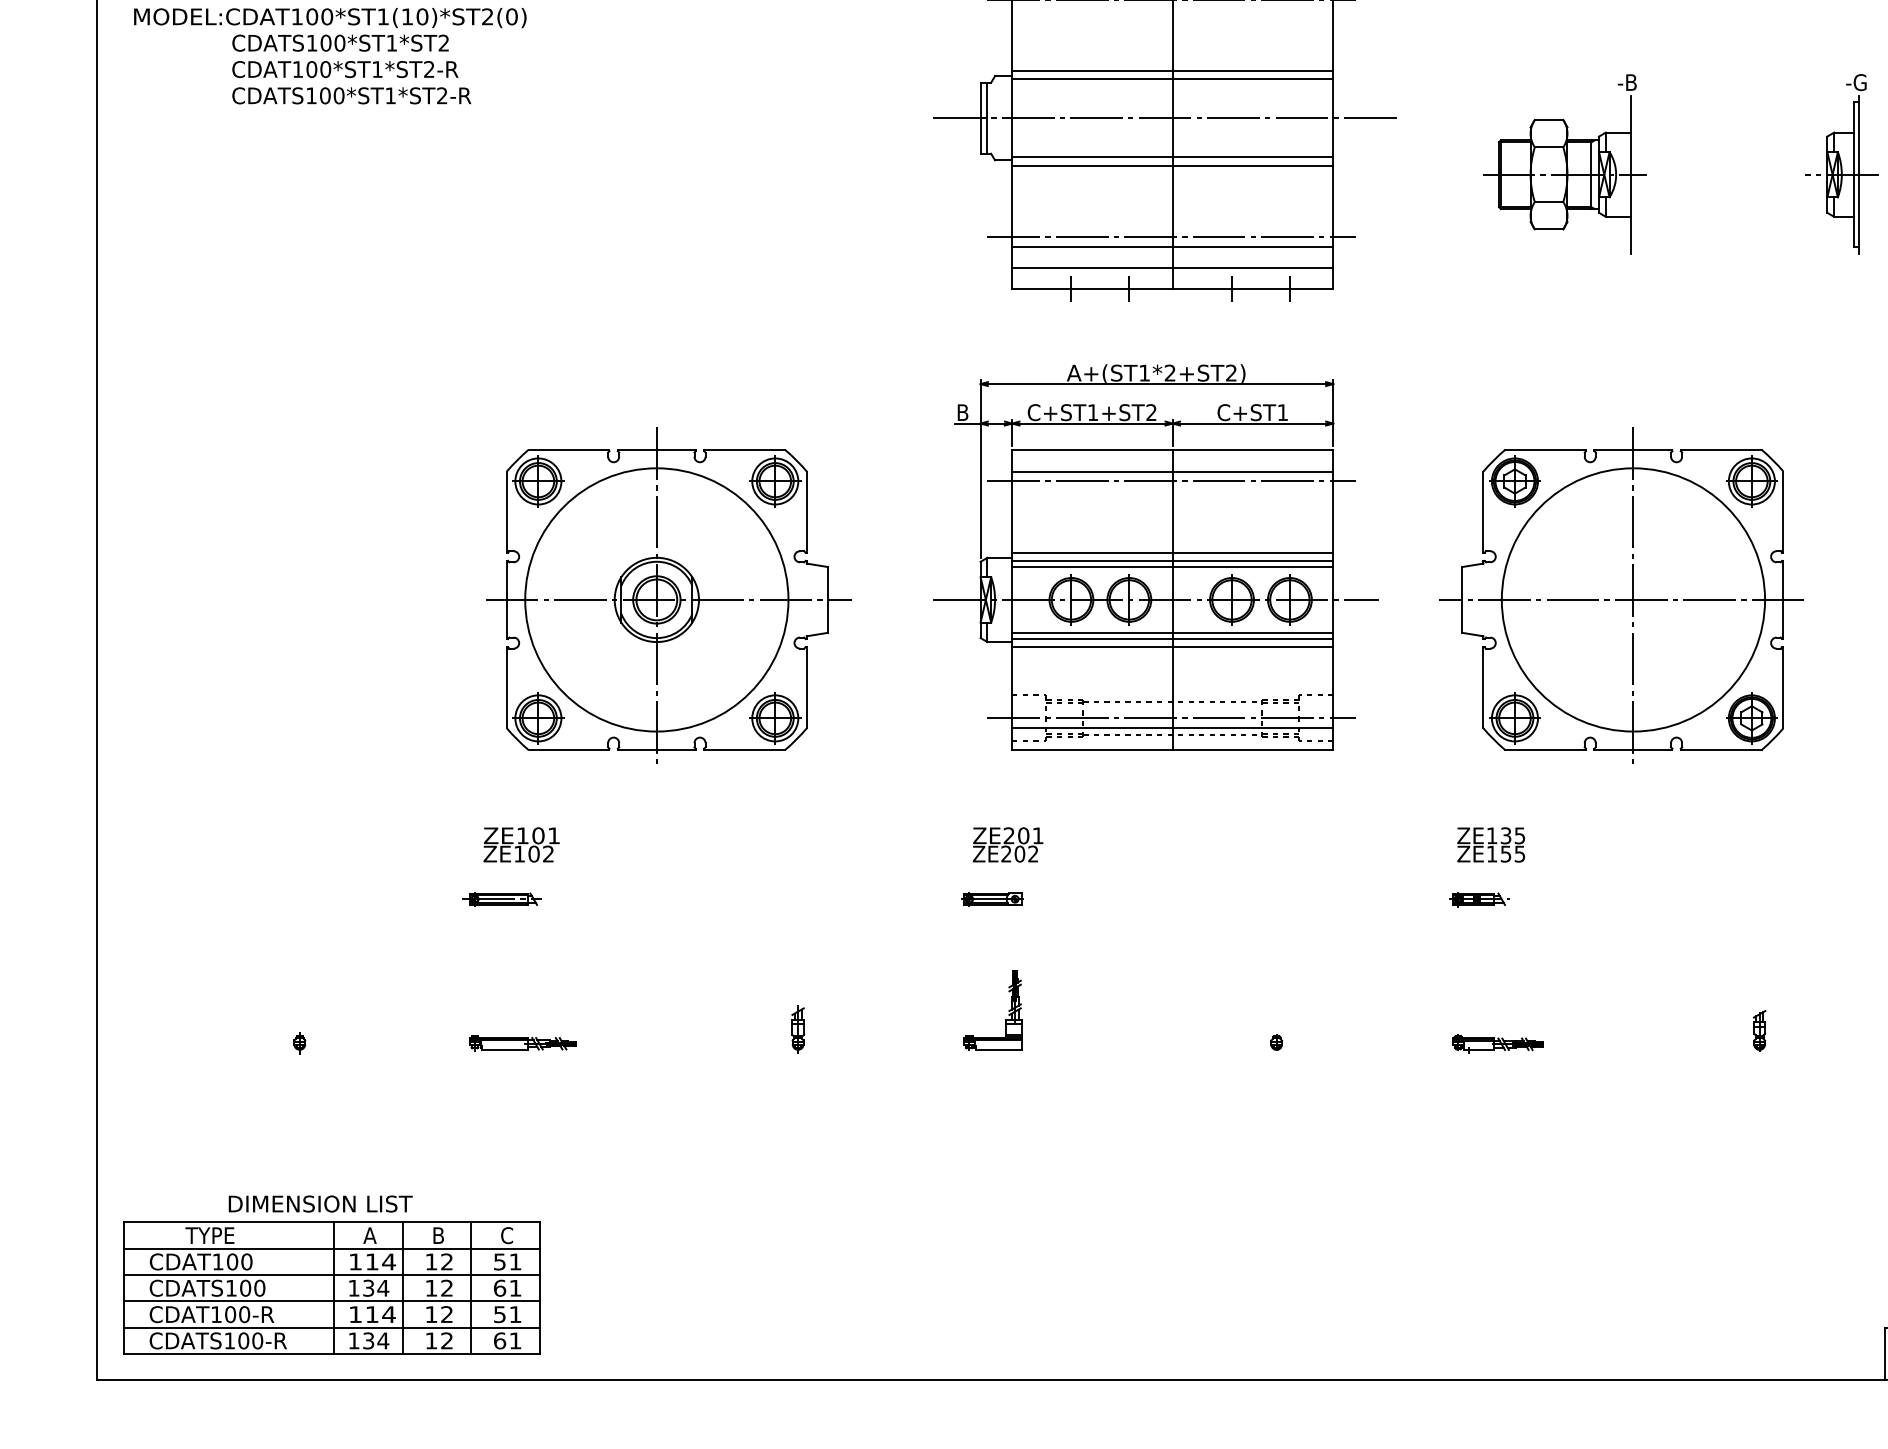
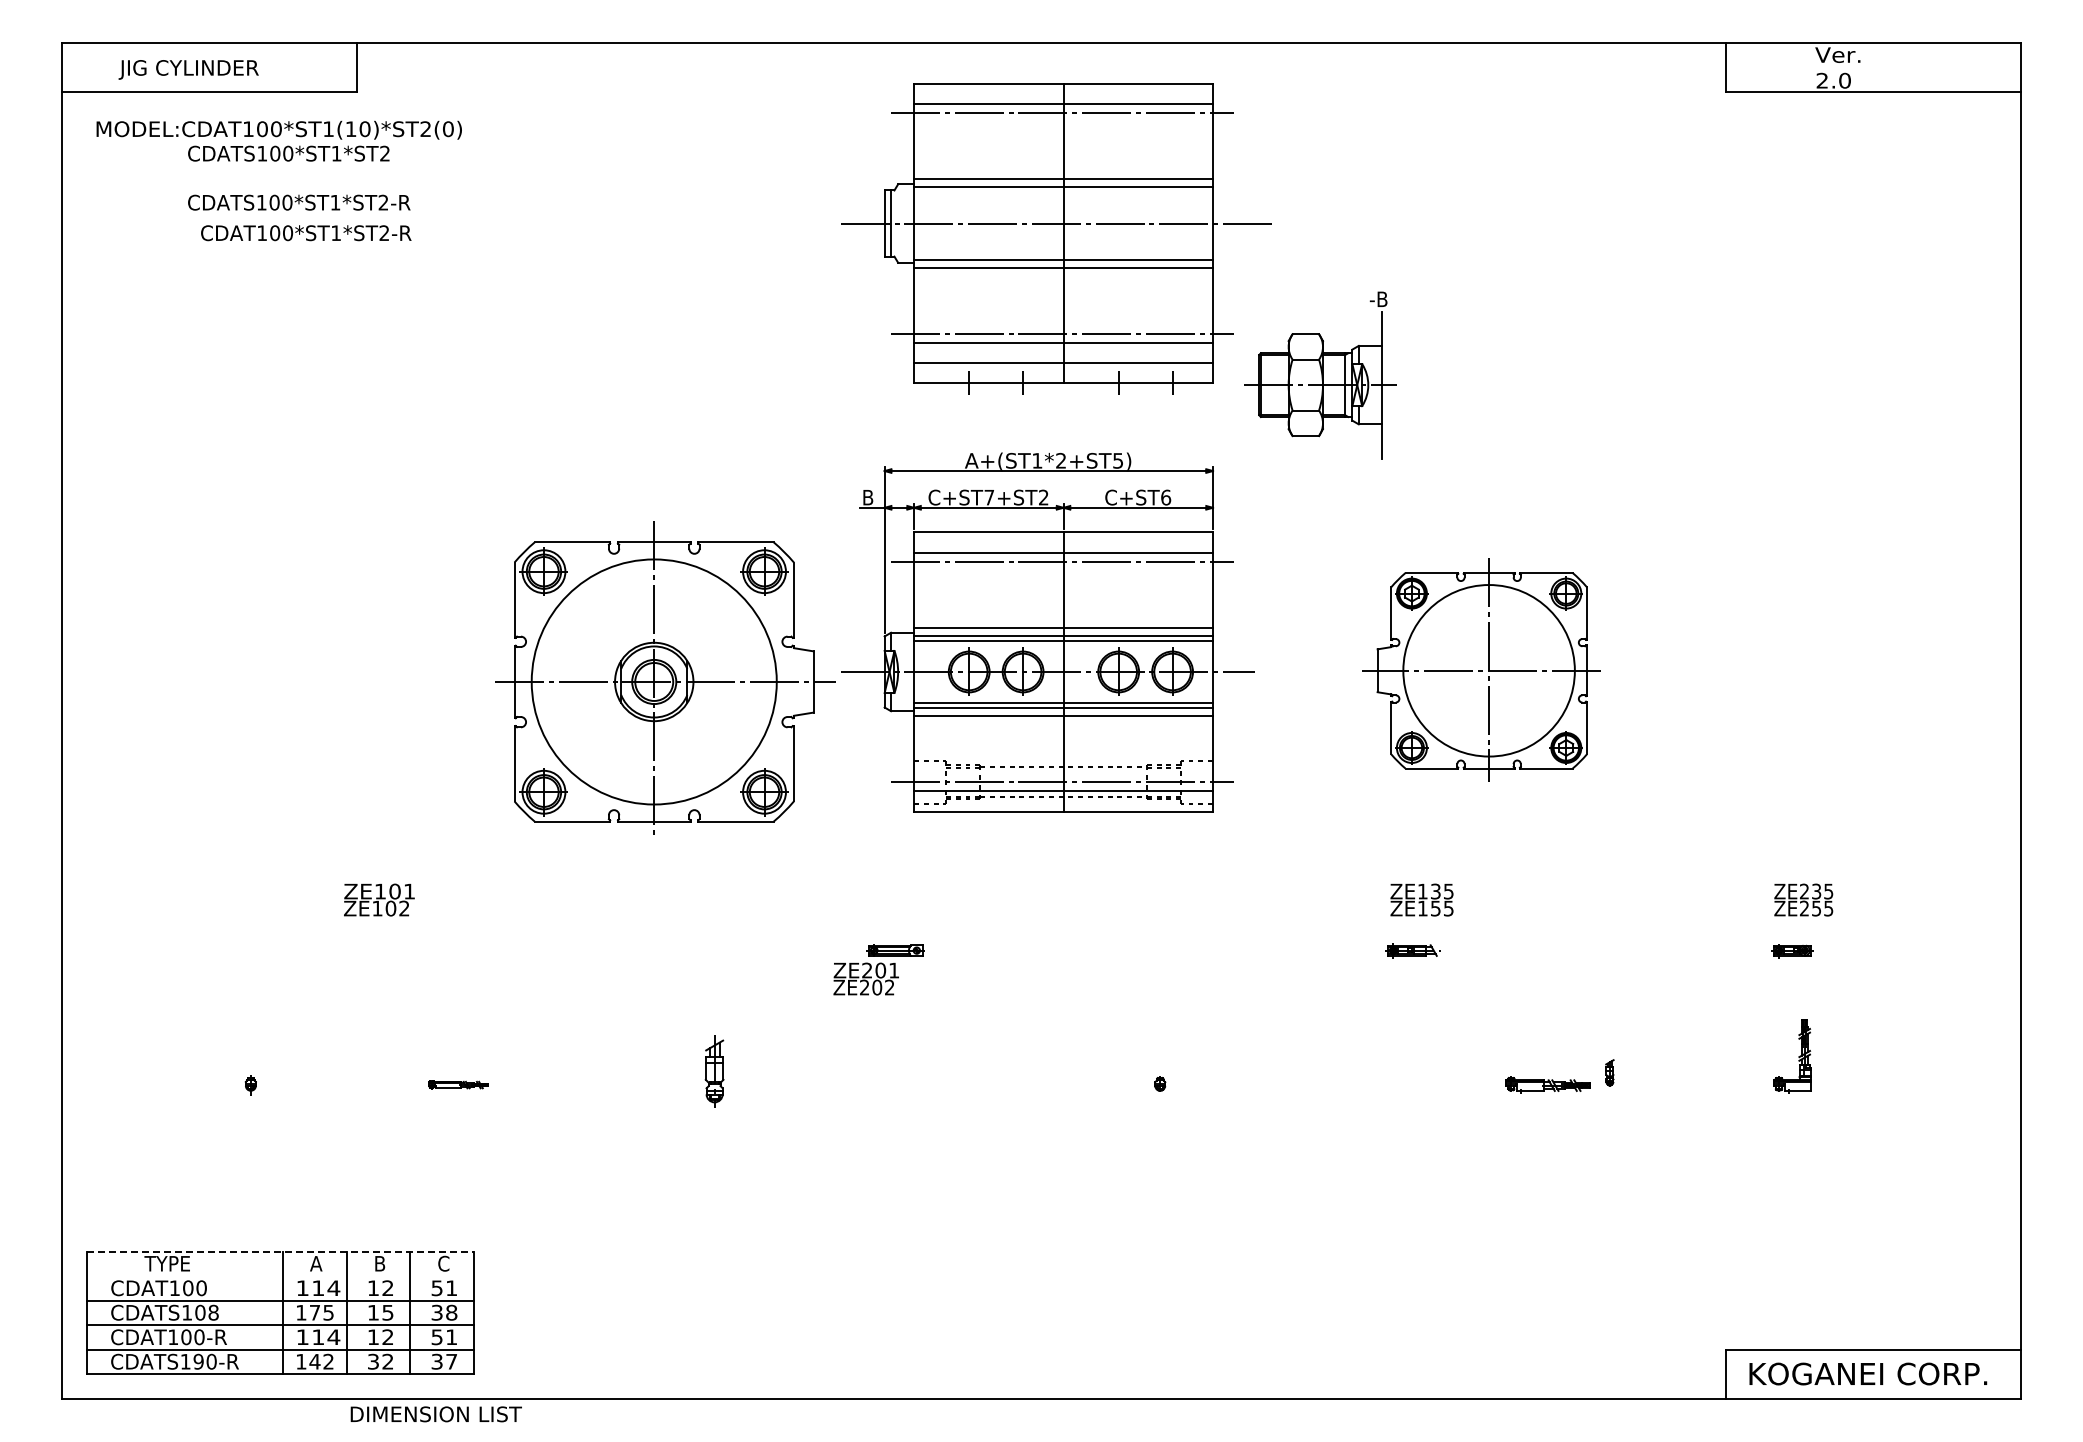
text: (345, 69) -> (306, 233), moved
part: (1564, 164) -> (1320, 375), moved
part: (1841, 164) -> (1686, 266), removed
text: (1230, 372) -> (1117, 460), A+(ST1*2+ST2) -> A+(ST1*2+ST5)
text: (1092, 412) -> (988, 497), C+ST1+ST2 -> C+ST7+ST2
text: (1283, 412) -> (1166, 497), C+ST1 -> C+ST6
part: (668, 595) -> (665, 677), moved
part: (1621, 595) -> (1481, 667), size x0.7
text: (521, 844) -> (379, 899), moved
text: (1007, 844) -> (865, 978), moved
text: (1490, 844) -> (1421, 899), moved
part: (501, 899) -> (438, 950), removed
part: (1478, 899) -> (1412, 950), moved
part: (1008, 1010) -> (910, 1054), removed
part: (797, 1029) -> (714, 1071), size x1.6
part: (1759, 1030) -> (1609, 1072), size x0.7
part: (522, 1043) -> (458, 1084), size x0.6
part: (1497, 1043) -> (1547, 1084), moved
text: (319, 1204) -> (435, 1414), moved
line: (331, 1222) -> (280, 1251), solid -> dashed
line: (331, 1249) -> (280, 1276), removed
text: (259, 1287) -> (213, 1312), CDATS100 -> CDATS108
text: (375, 1287) -> (321, 1312), 134 -> 175
text: (446, 1287) -> (387, 1312), 12 -> 15
text: (507, 1287) -> (444, 1312), 61 -> 38
text: (243, 1340) -> (198, 1361), CDATS100-R -> CDATS190-R
text: (375, 1340) -> (321, 1361), 134 -> 142
text: (431, 1340) -> (373, 1361), 12 -> 32
text: (506, 1340) -> (443, 1361), 61 -> 37

